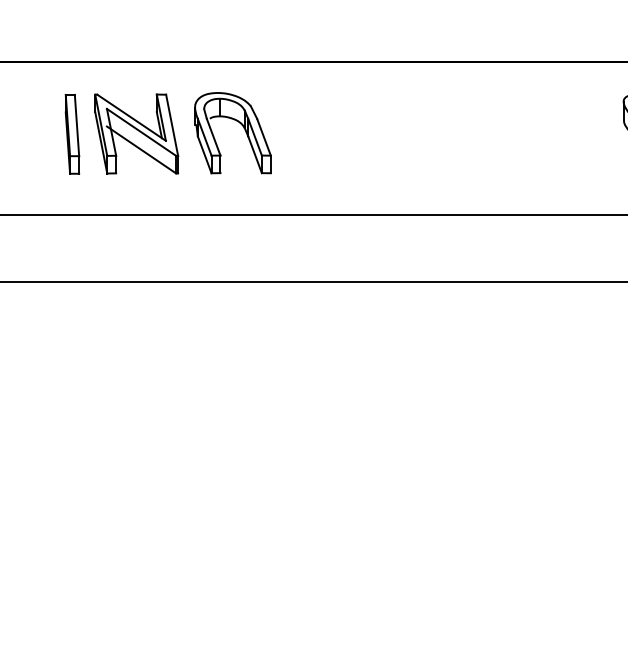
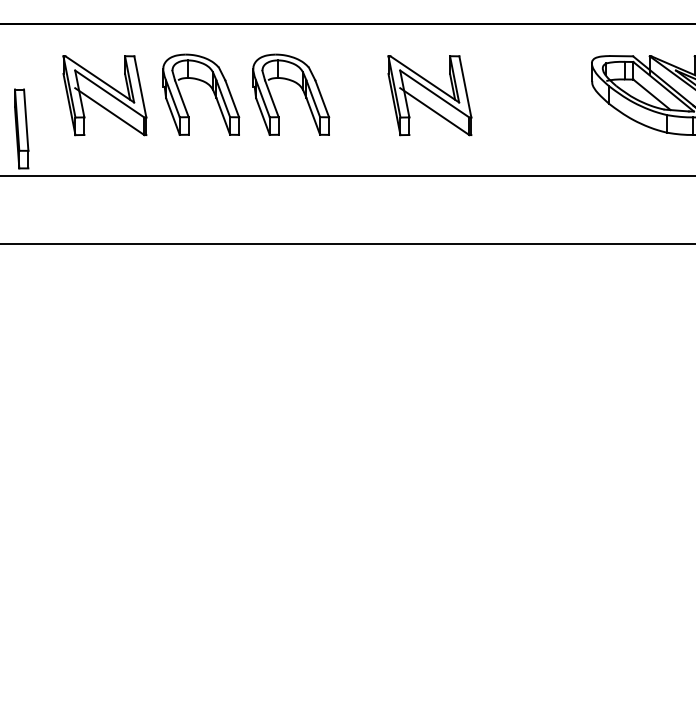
part: (328, 122) -> (296, 84), added
part: (72, 133) -> (21, 128), moved
part: (461, 133) -> (429, 95), added

